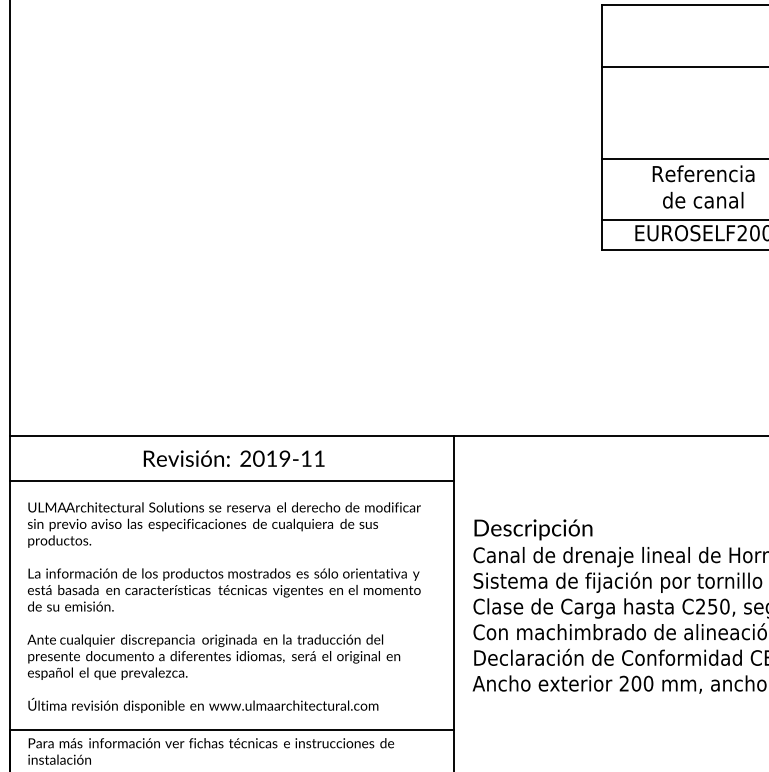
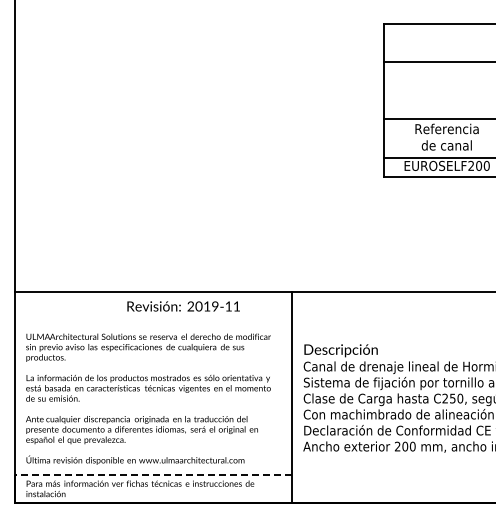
text: (233, 458) -> (183, 306), moved
line: (232, 481) -> (153, 320), removed
line: (230, 730) -> (152, 475), solid -> dashed

